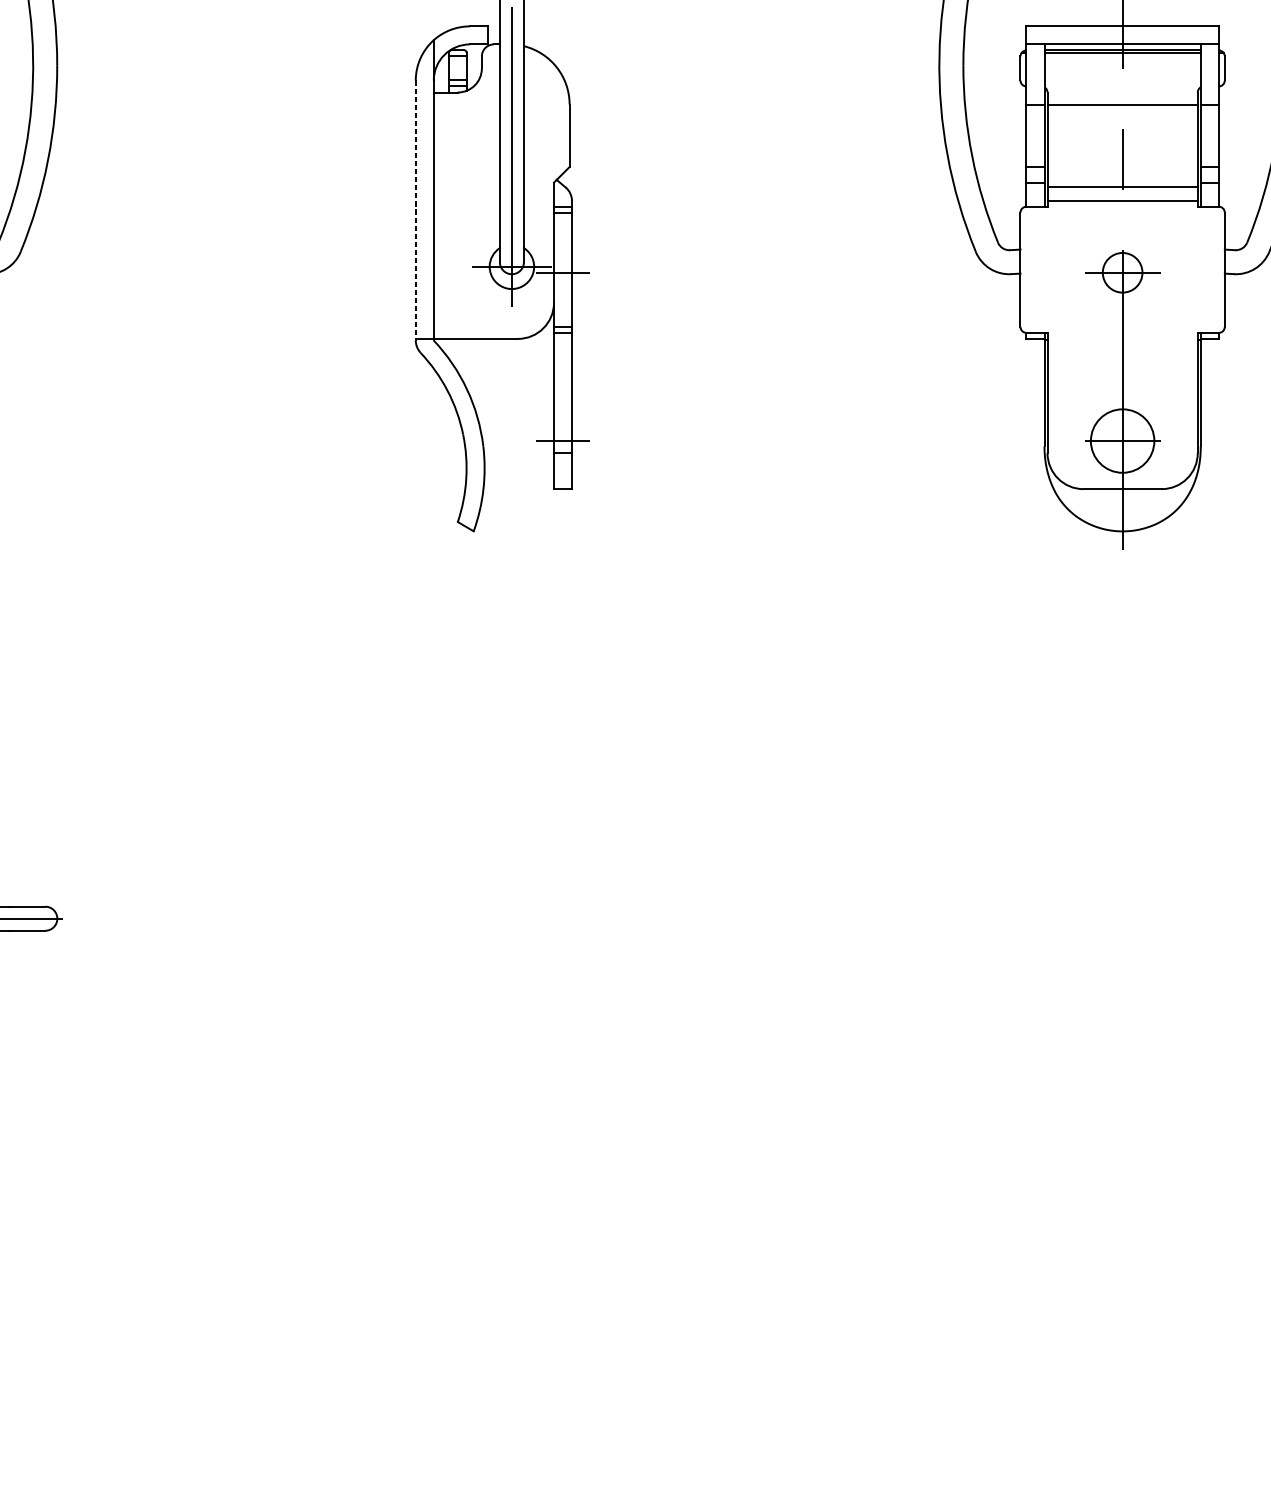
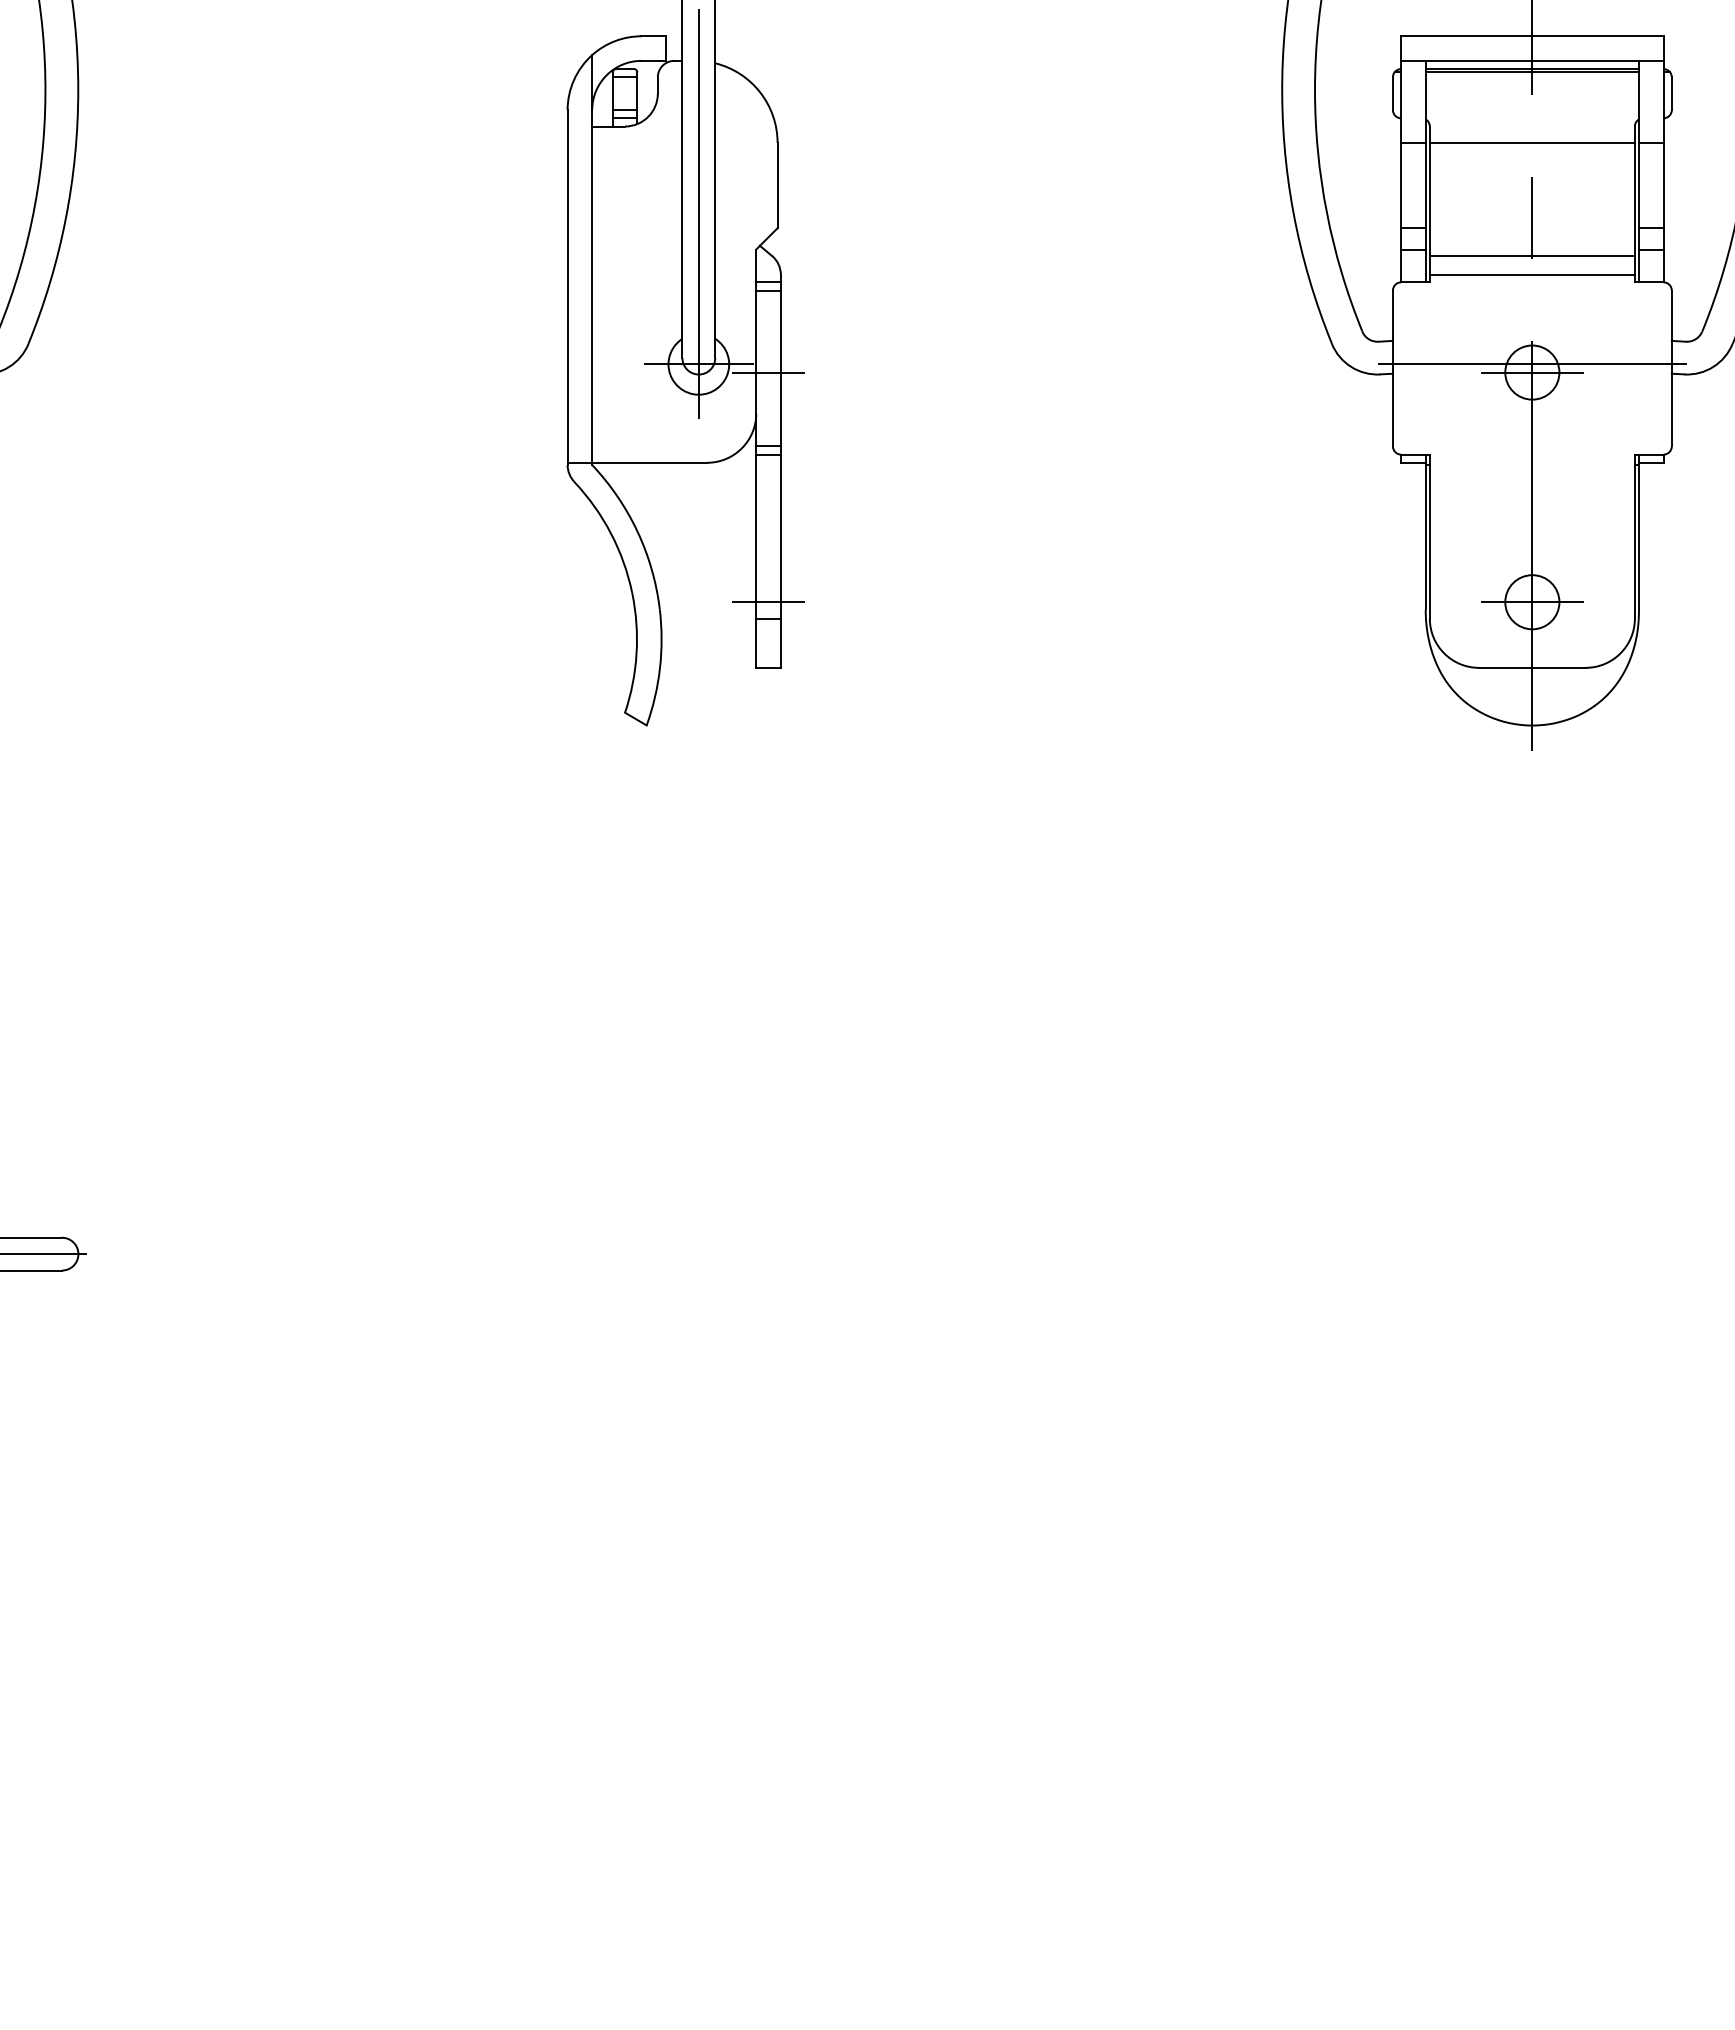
line: (415, 209) -> (567, 286), dashed -> solid
line: (1122, 266) -> (1532, 364), added
circle: (1122, 441) -> (1532, 602), size x0.62

